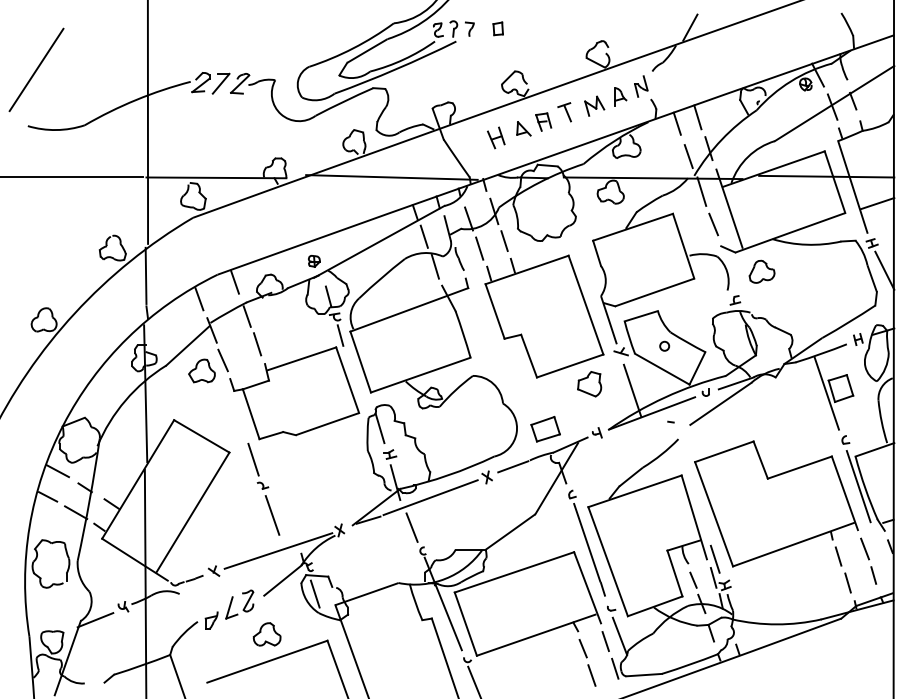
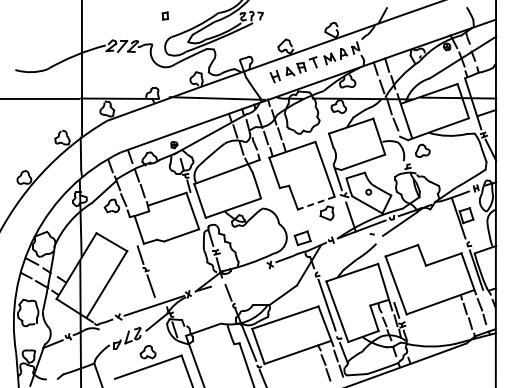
part: (496, 27) -> (164, 15), moved
line: (37, 69) -> (20, 38), removed
line: (568, 366) -> (315, 203), solid -> dashed
line: (429, 496) -> (238, 275), removed

